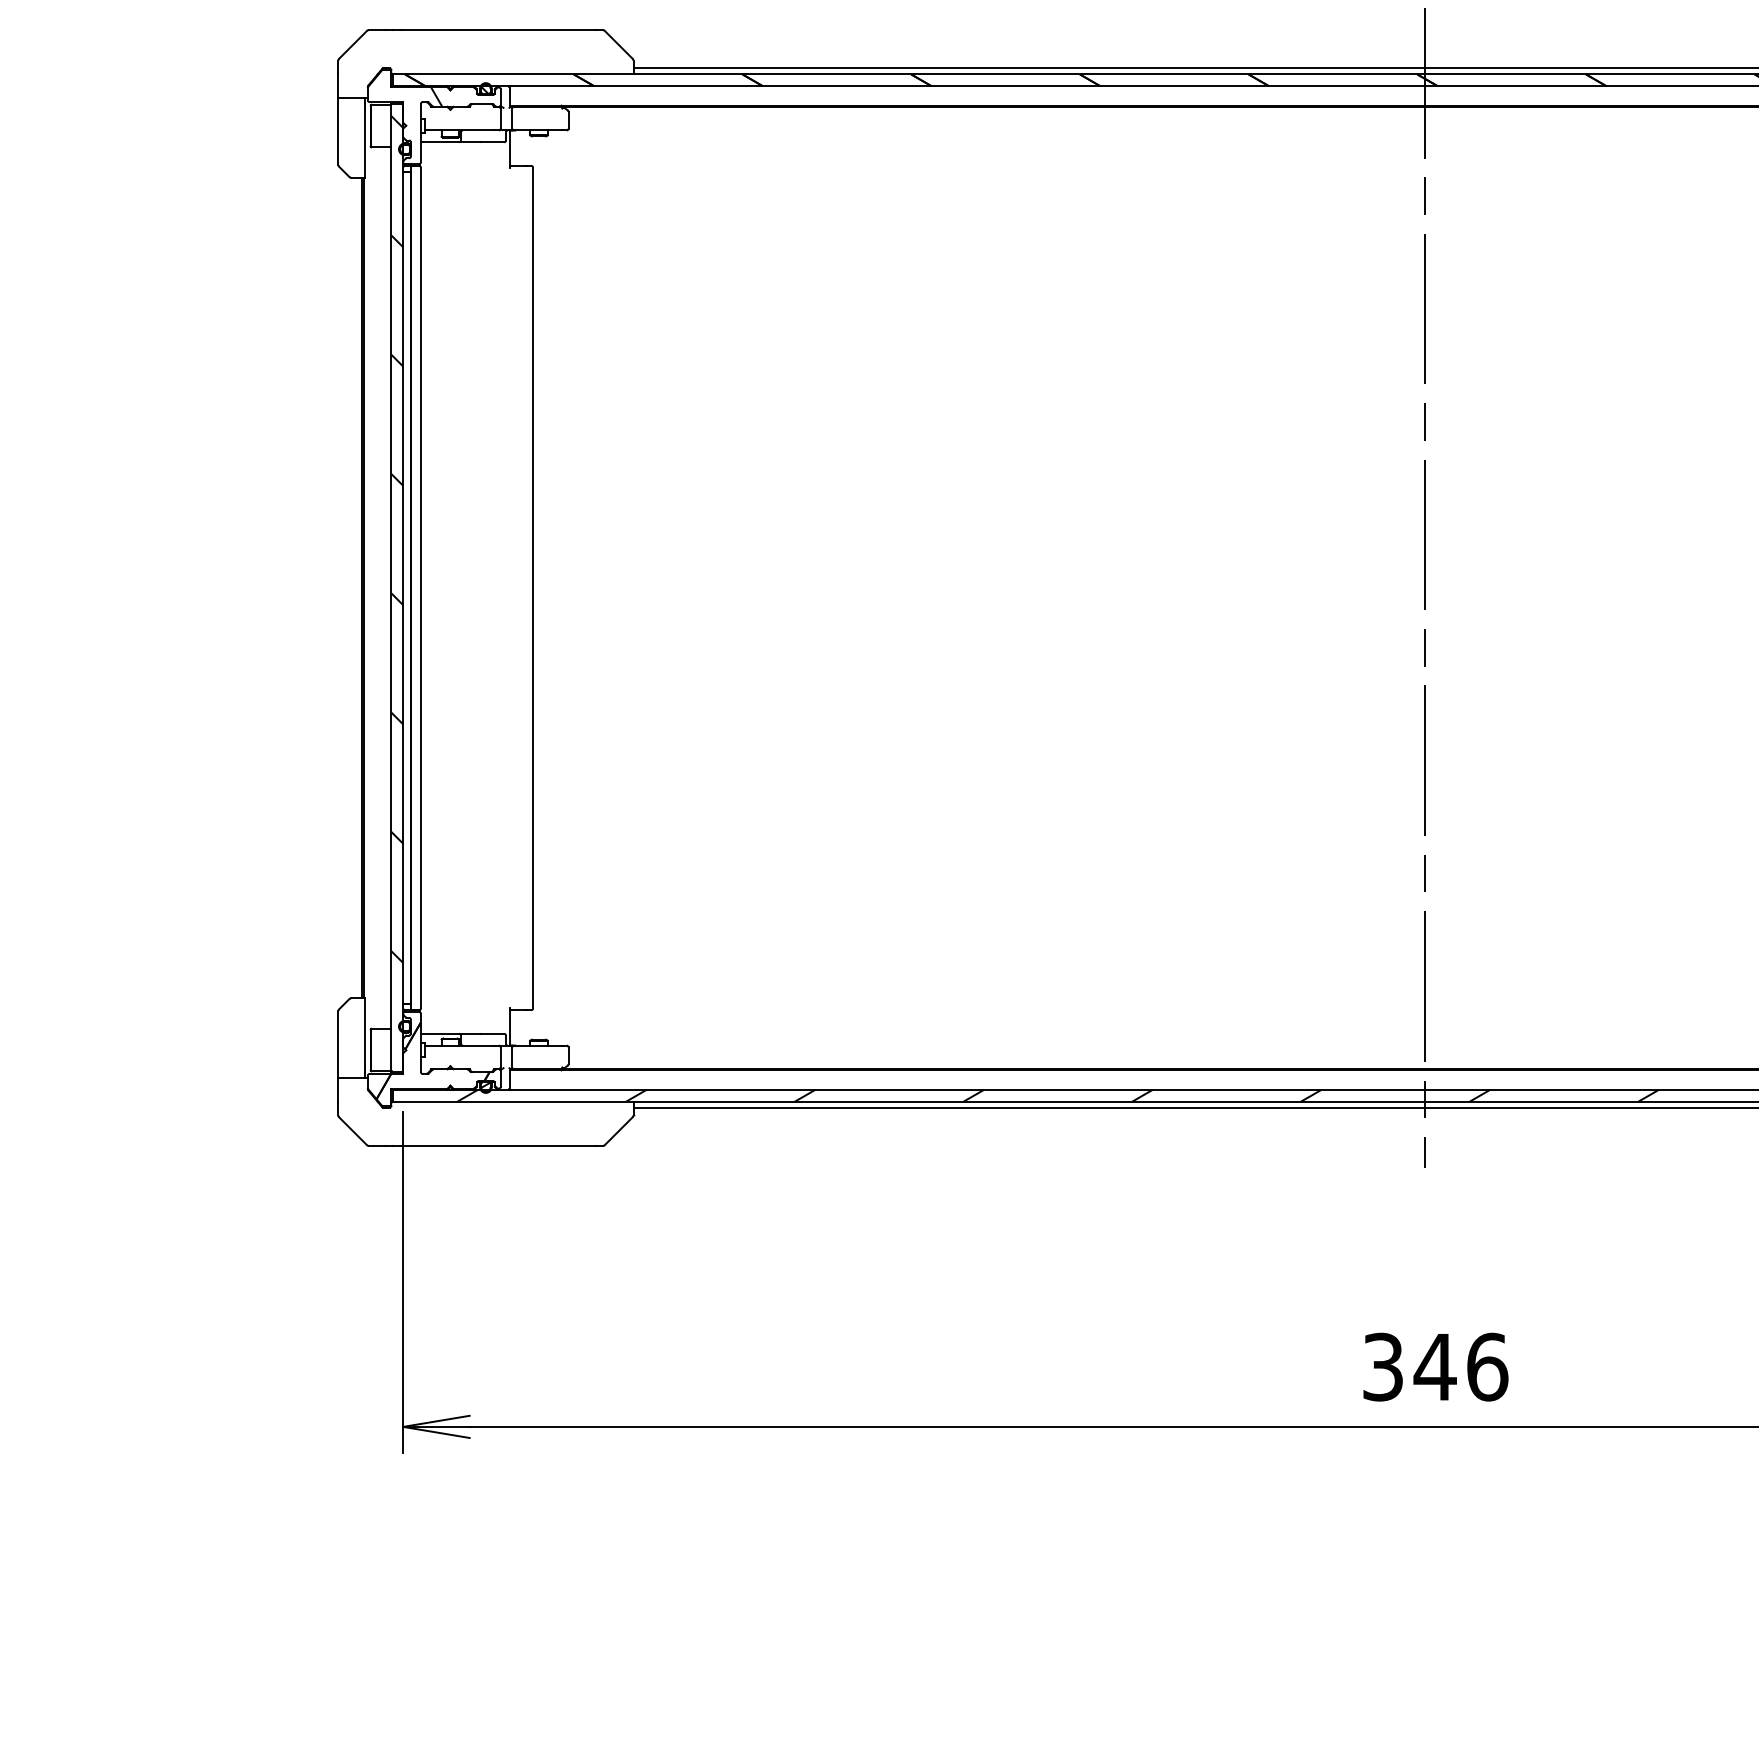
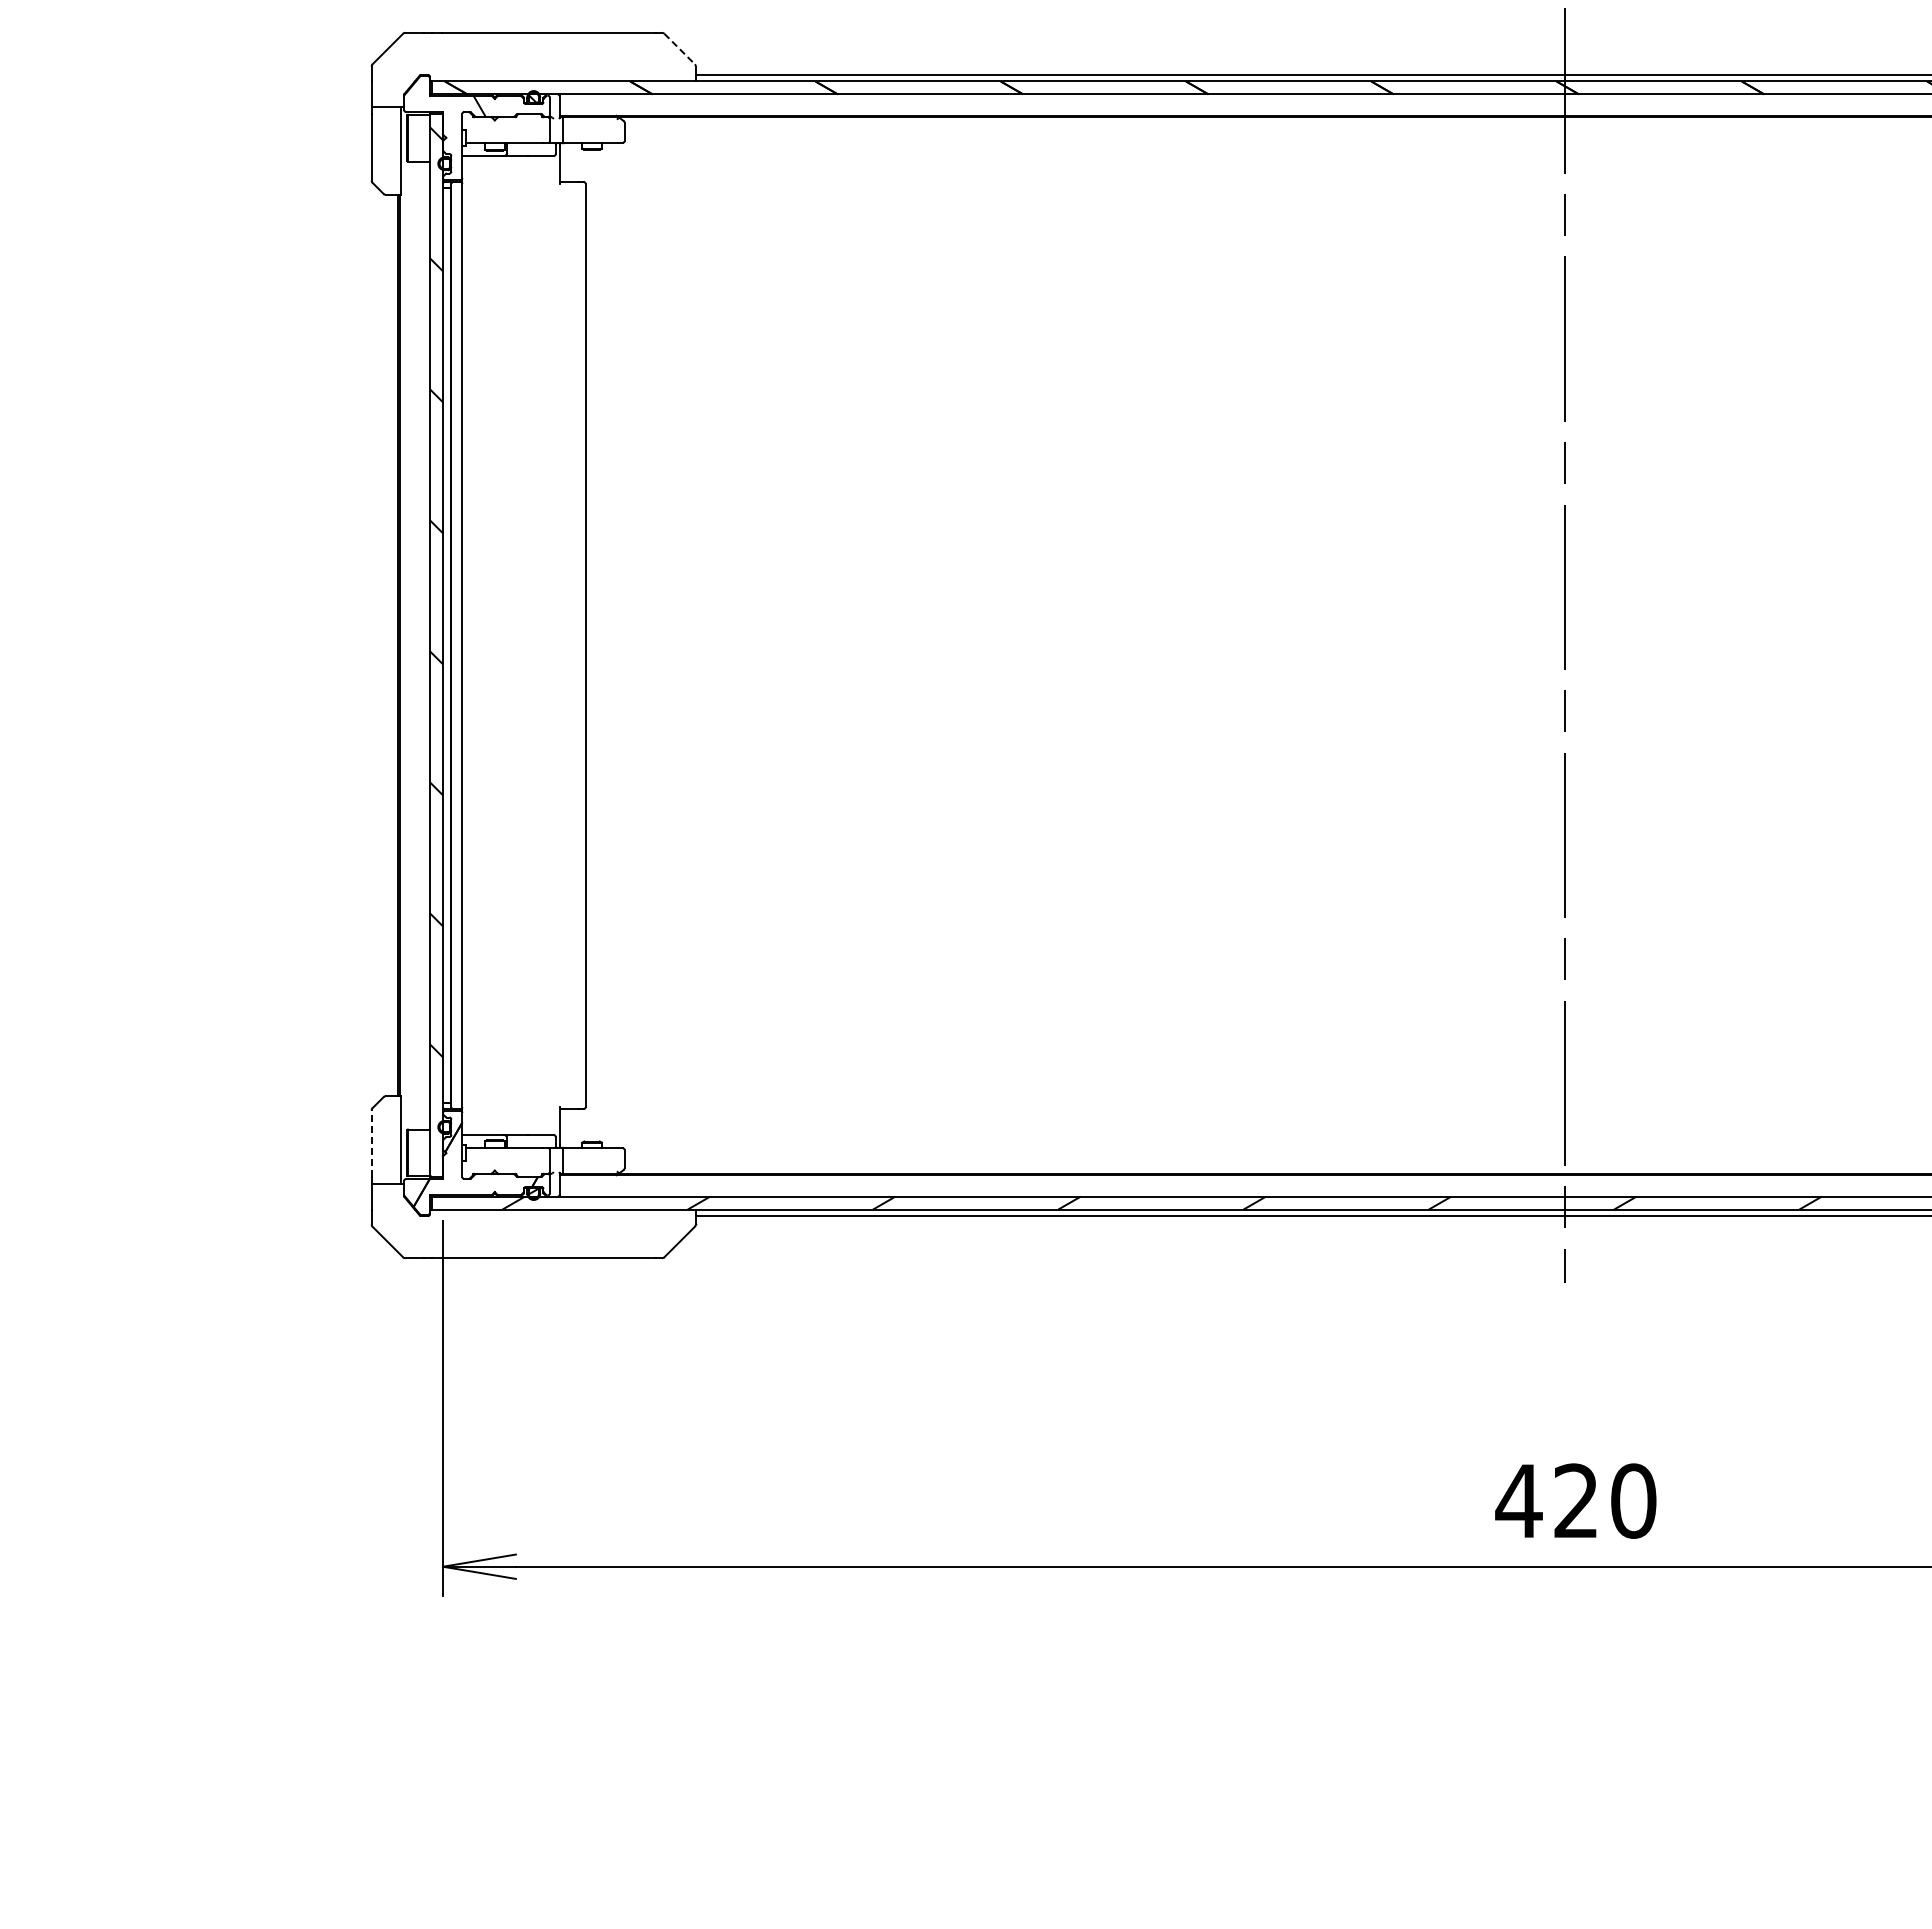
line: (618, 45) -> (679, 49), solid -> dashed
line: (338, 1041) -> (371, 1143), solid -> dashed
text: (1434, 1366) -> (1575, 1500), 346 -> 420

